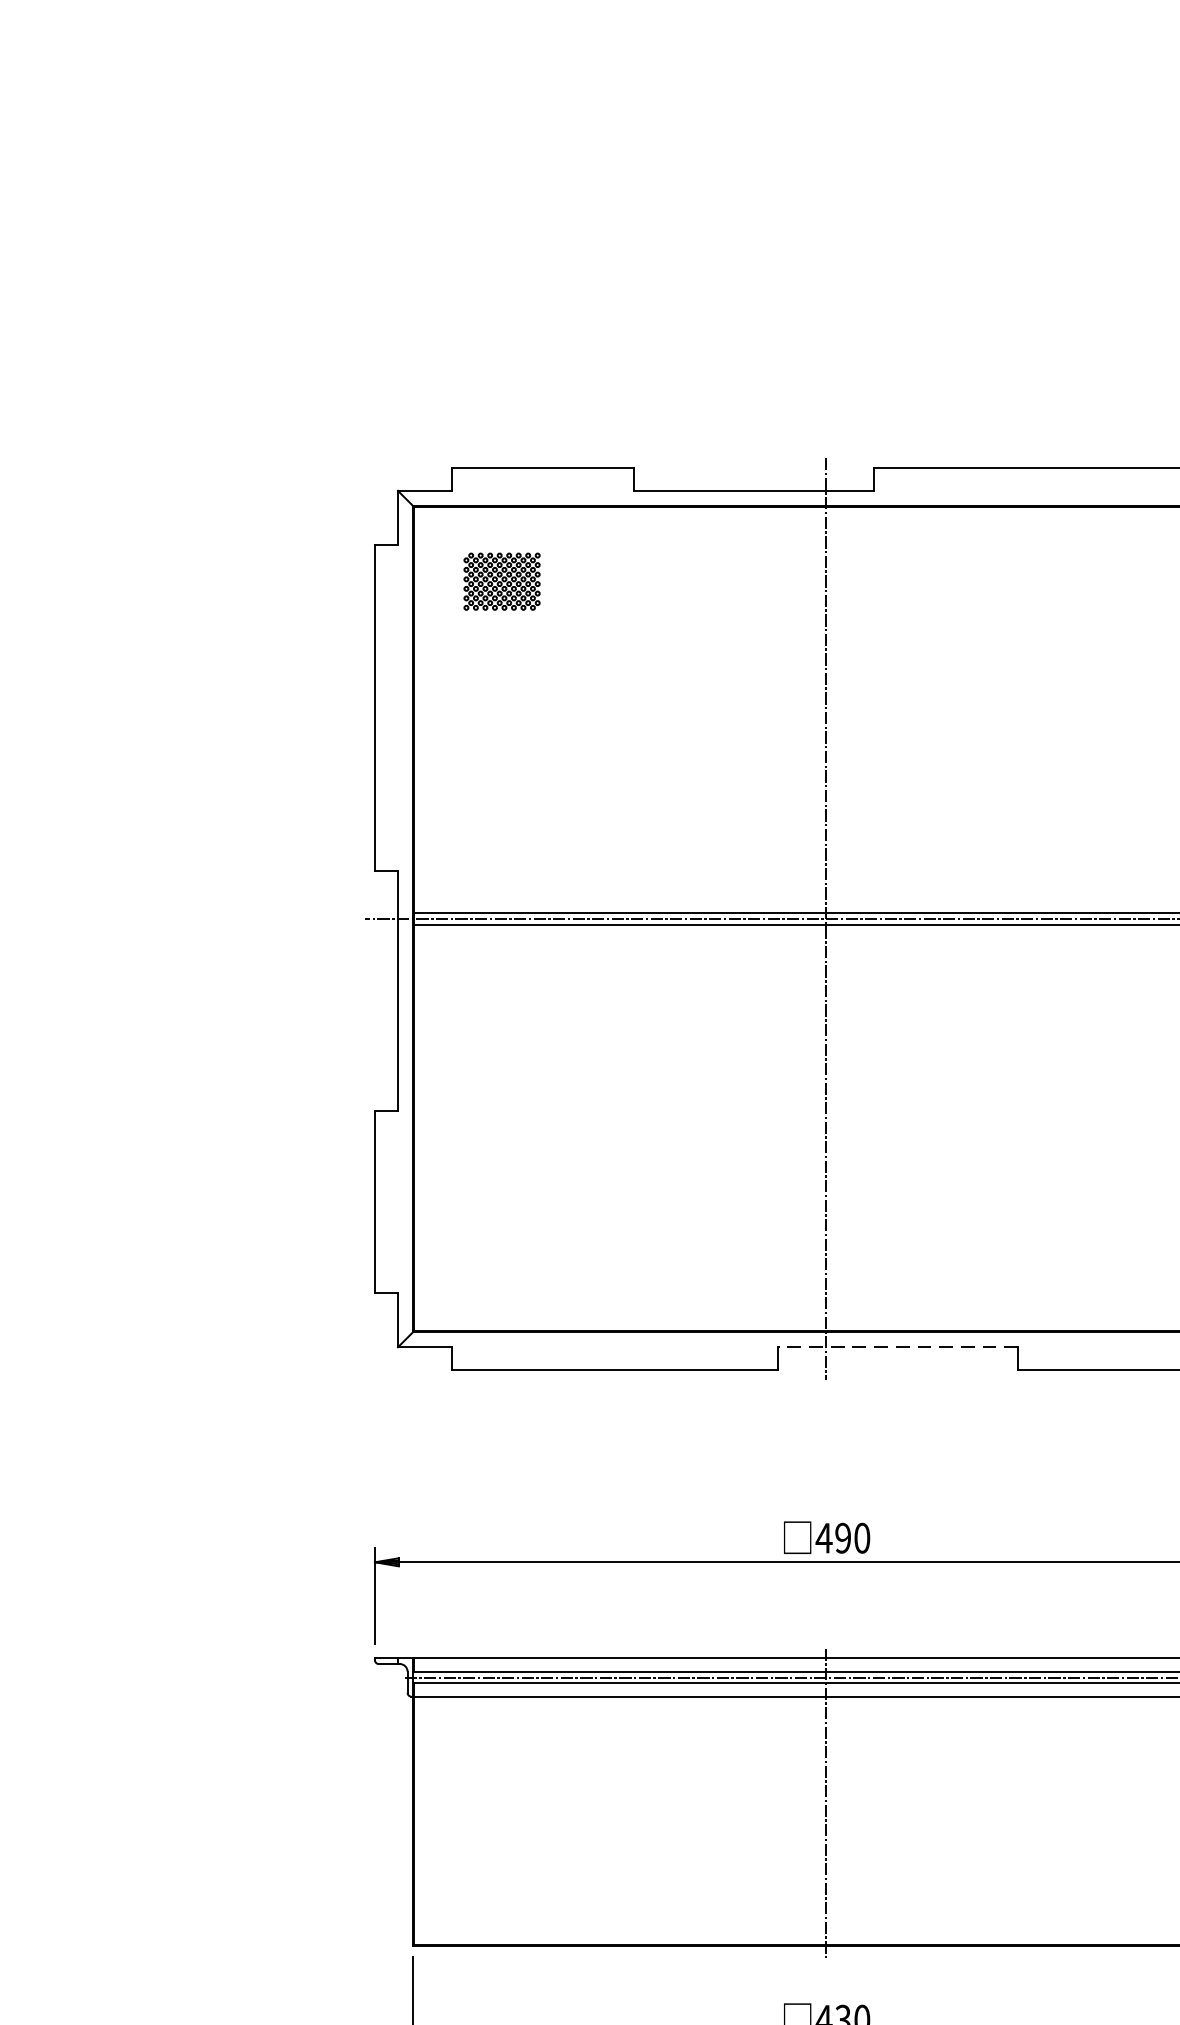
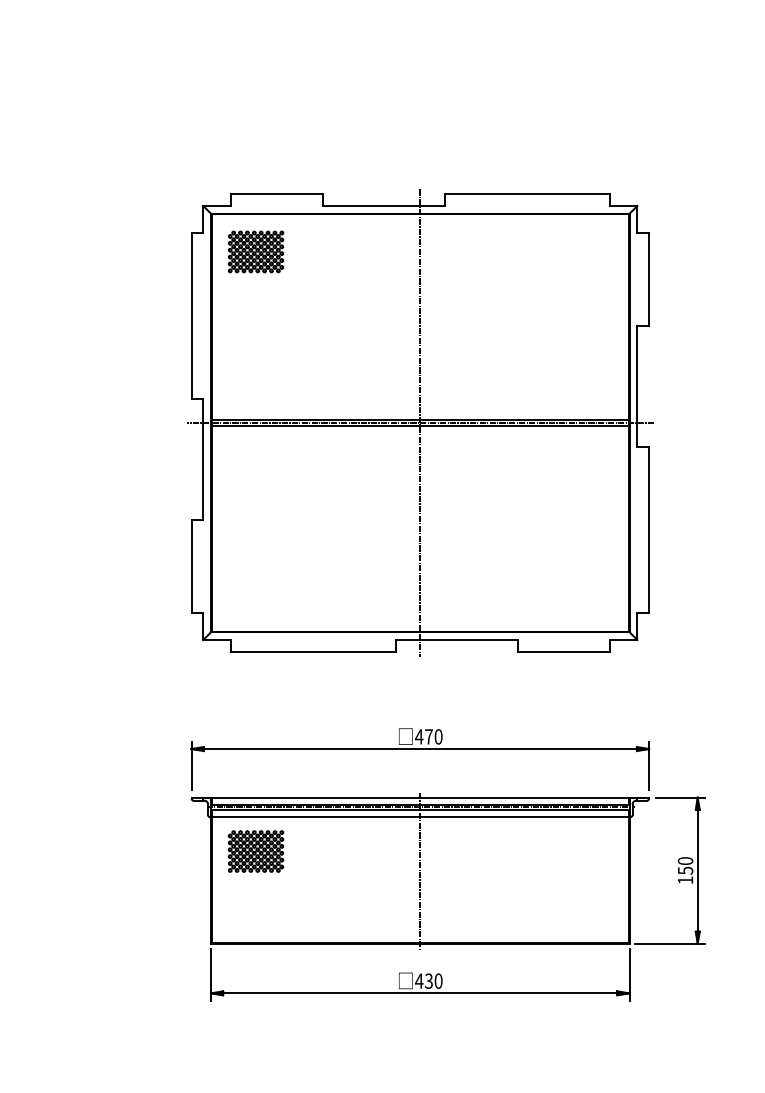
part: (501, 580) -> (255, 251), size x1.43
line: (897, 1348) -> (456, 640), dashed -> solid
text: (842, 1537) -> (428, 736), 490 -> 470
part: (501, 1764) -> (255, 851), added

